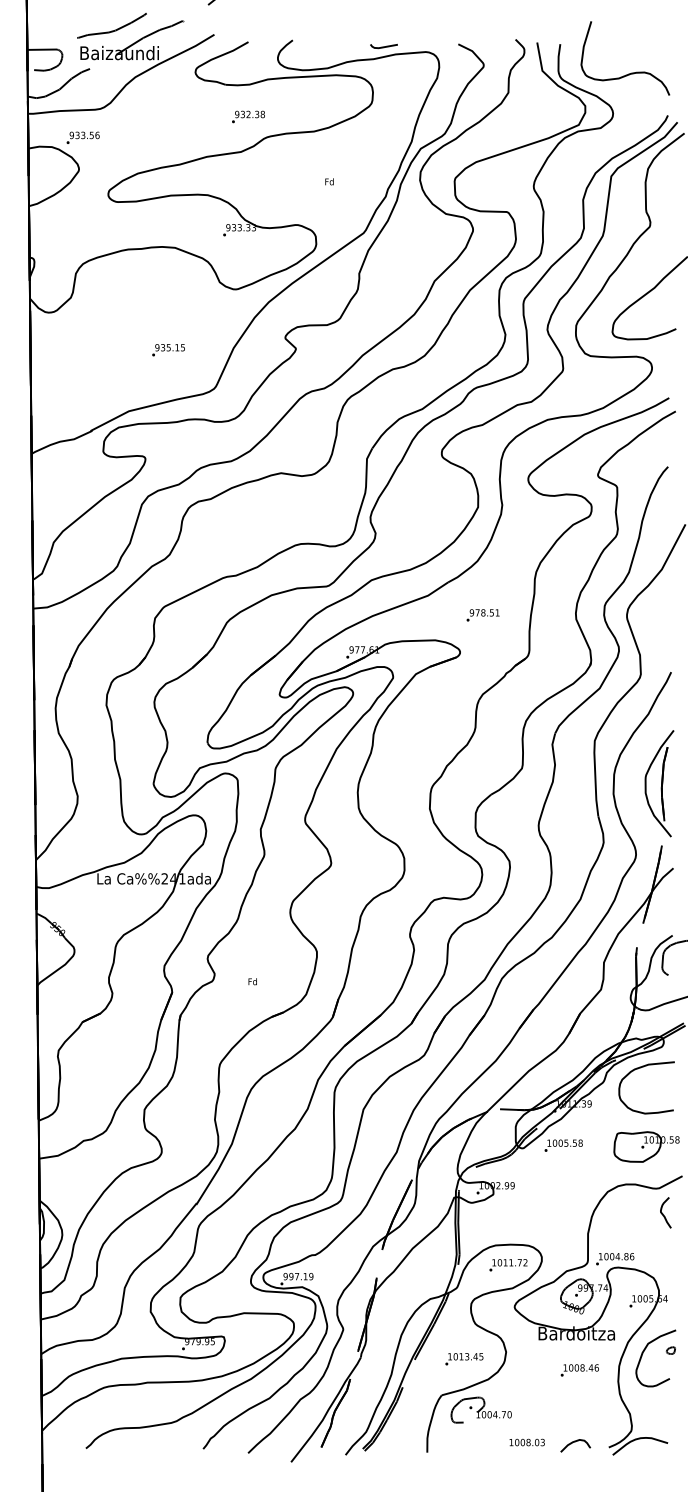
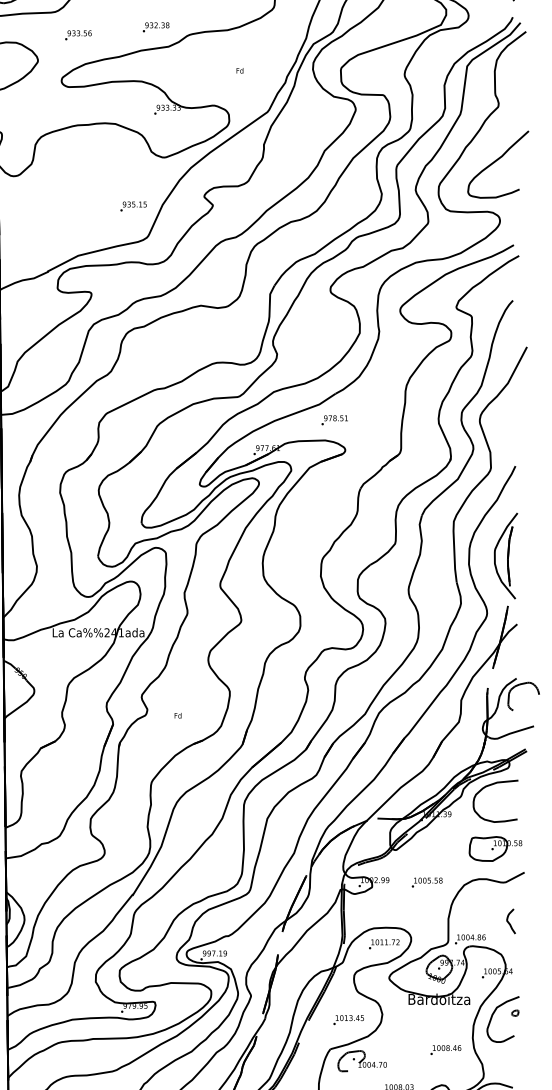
text: (248, 116) -> (156, 26), moved
text: (82, 137) -> (77, 35), moved
text: (168, 350) -> (133, 206), moved
text: (482, 615) -> (334, 420), moved
text: (563, 1145) -> (427, 882), moved
curve: (663, 1213) -> (509, 921), moved
text: (579, 1370) -> (445, 1050), moved

